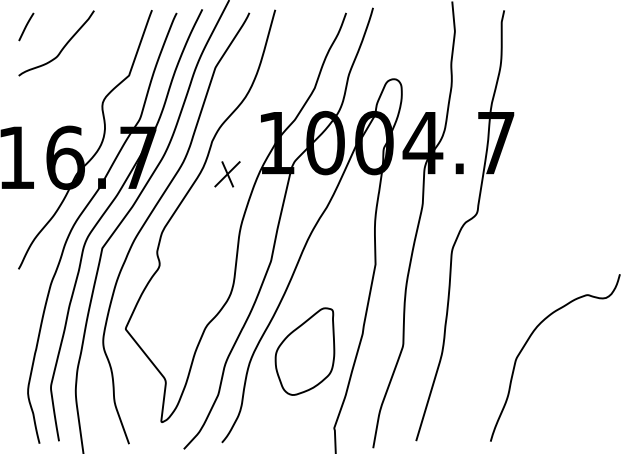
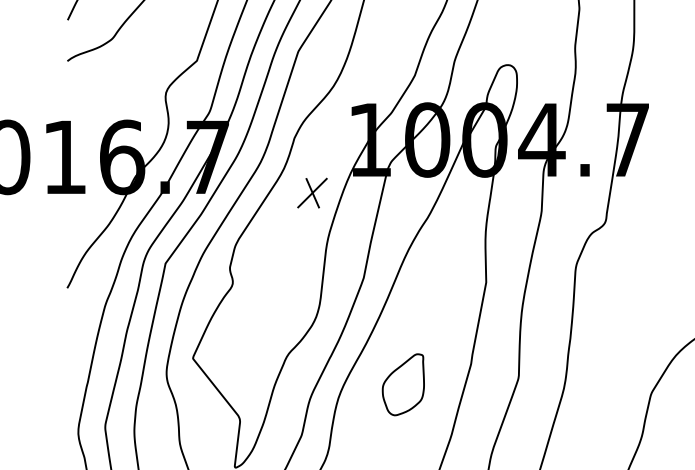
part: (227, 174) -> (312, 193), moved
part: (304, 351) -> (402, 384), size x0.6

